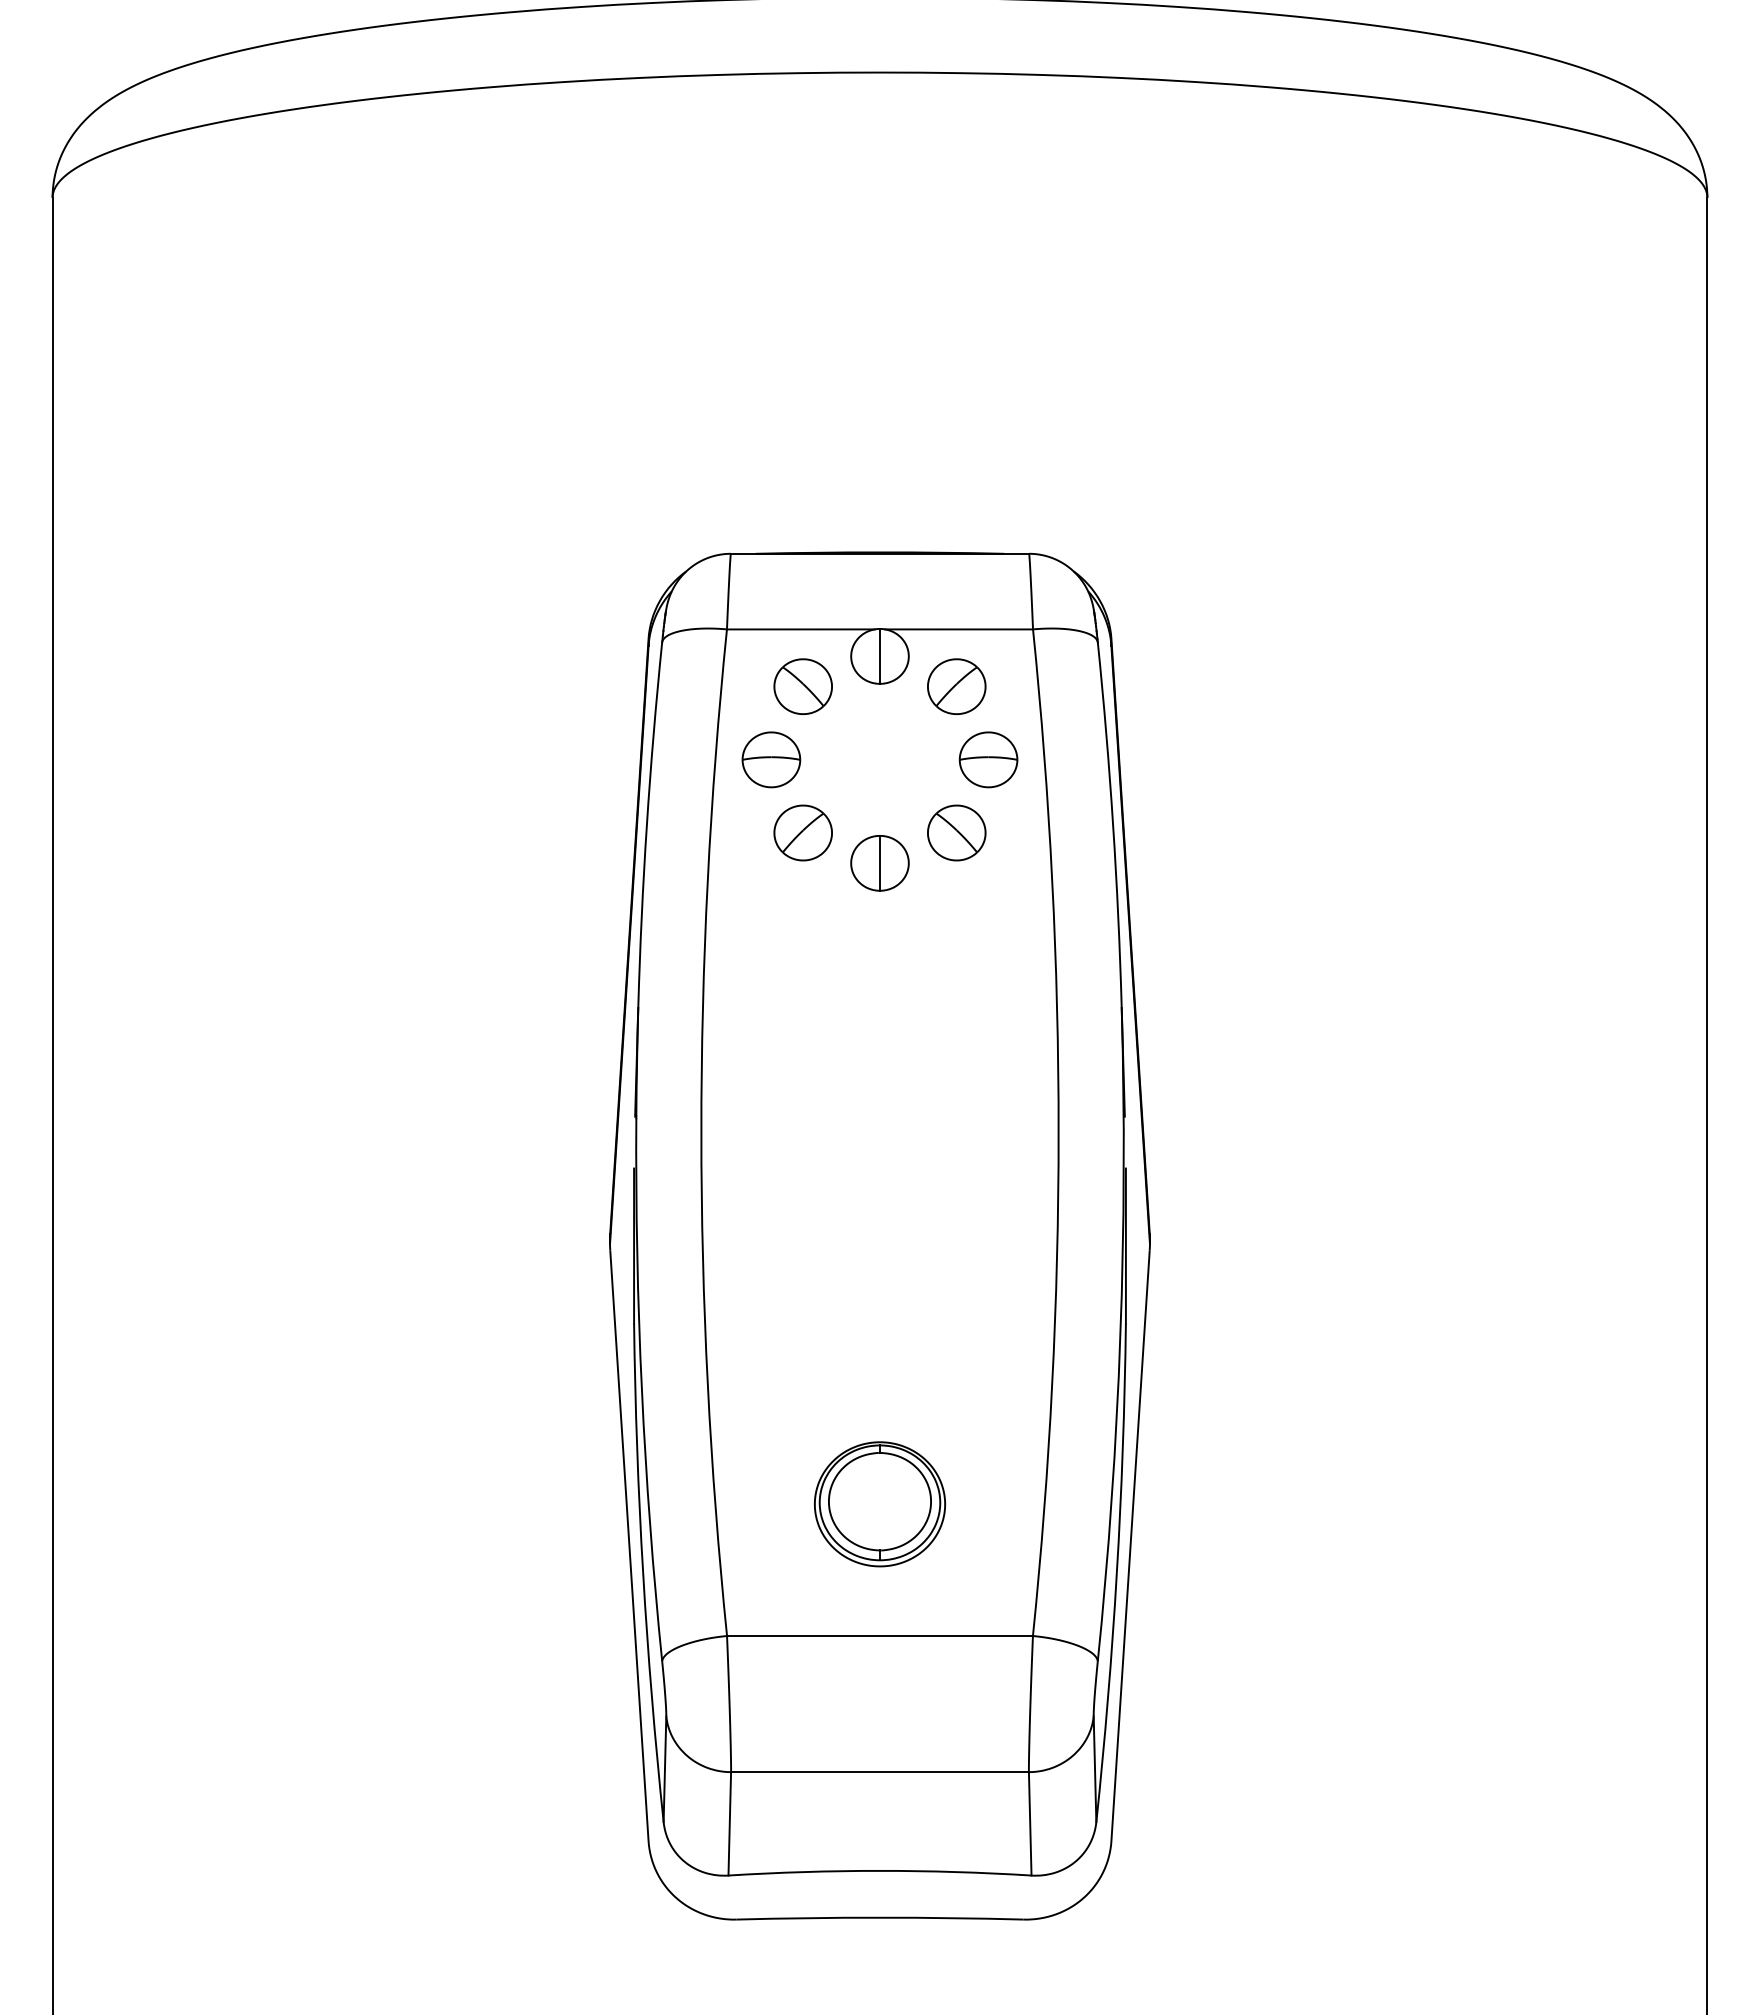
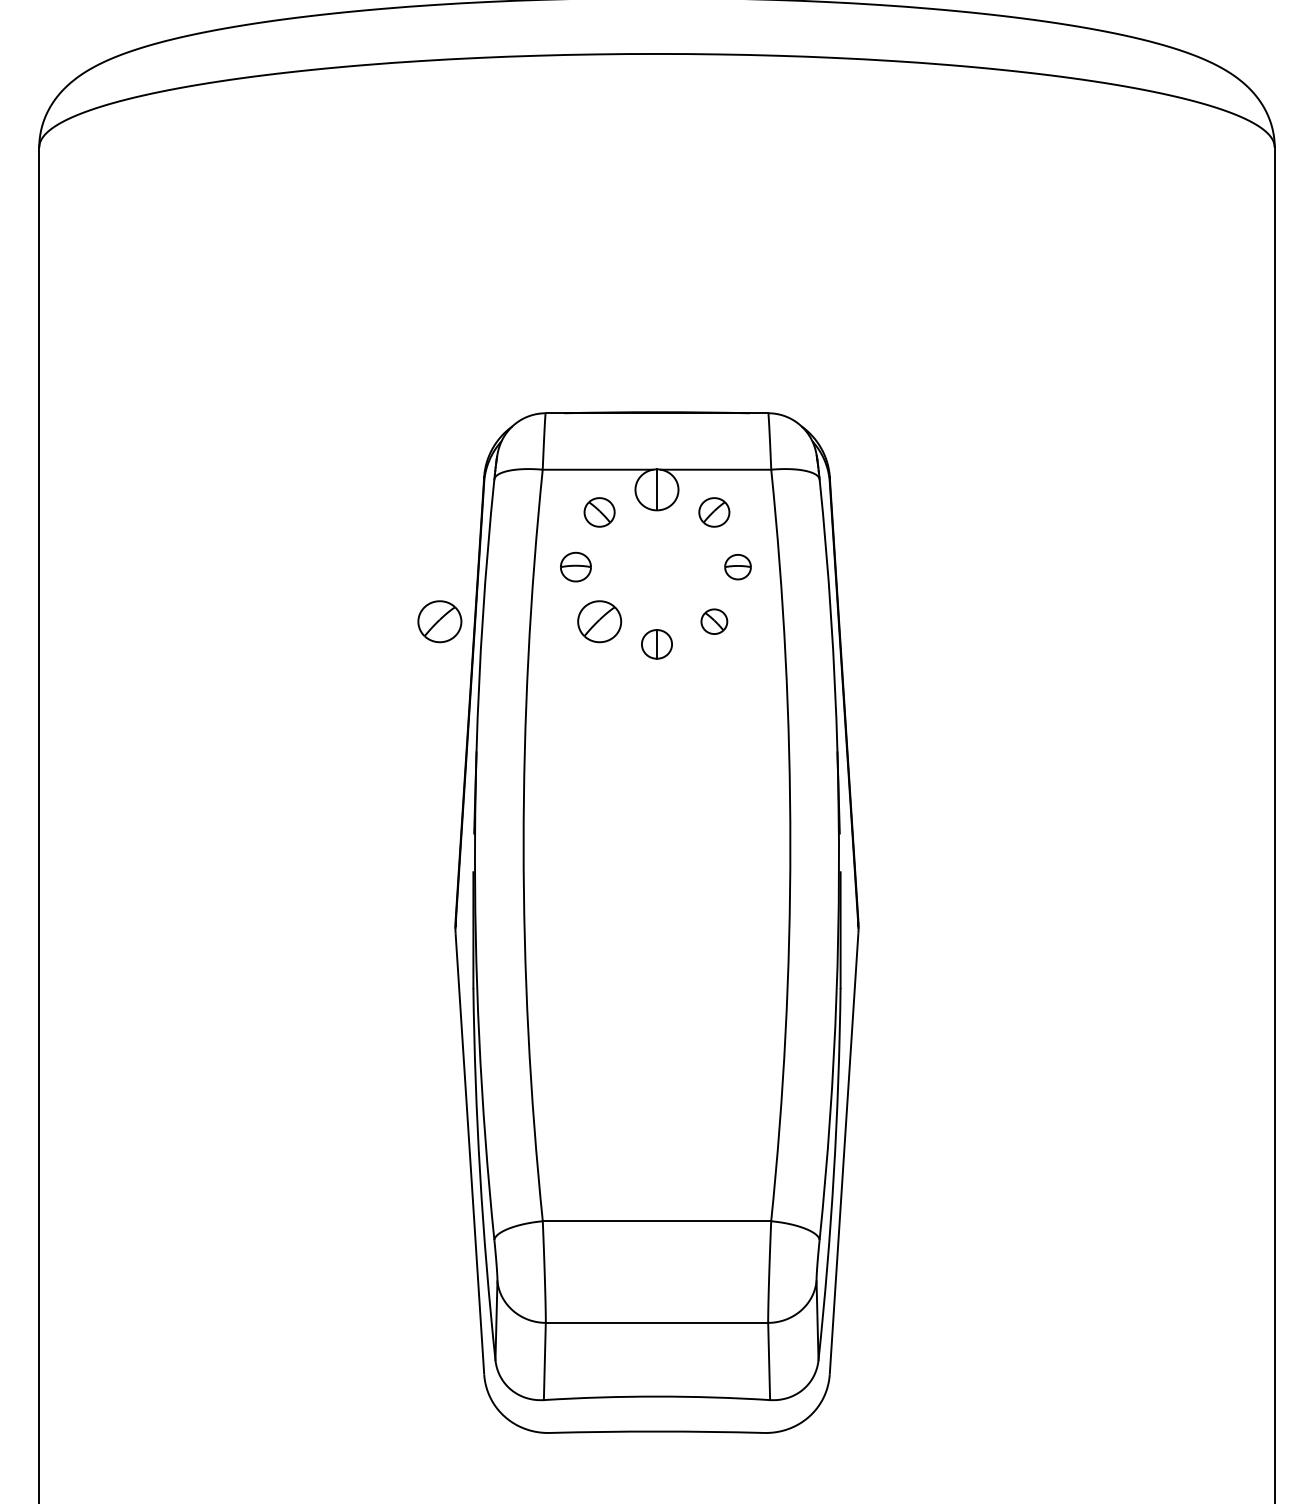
part: (802, 686) -> (599, 512), size x0.7
part: (956, 686) -> (714, 512), size x0.7
part: (771, 759) -> (575, 566), size x0.7
part: (988, 759) -> (738, 566), size x0.6
part: (588, 832) -> (439, 621), added
part: (956, 832) -> (714, 621), size x0.6
part: (879, 863) -> (656, 644), size x0.7
part: (879, 1504) -> (656, 1123), removed

